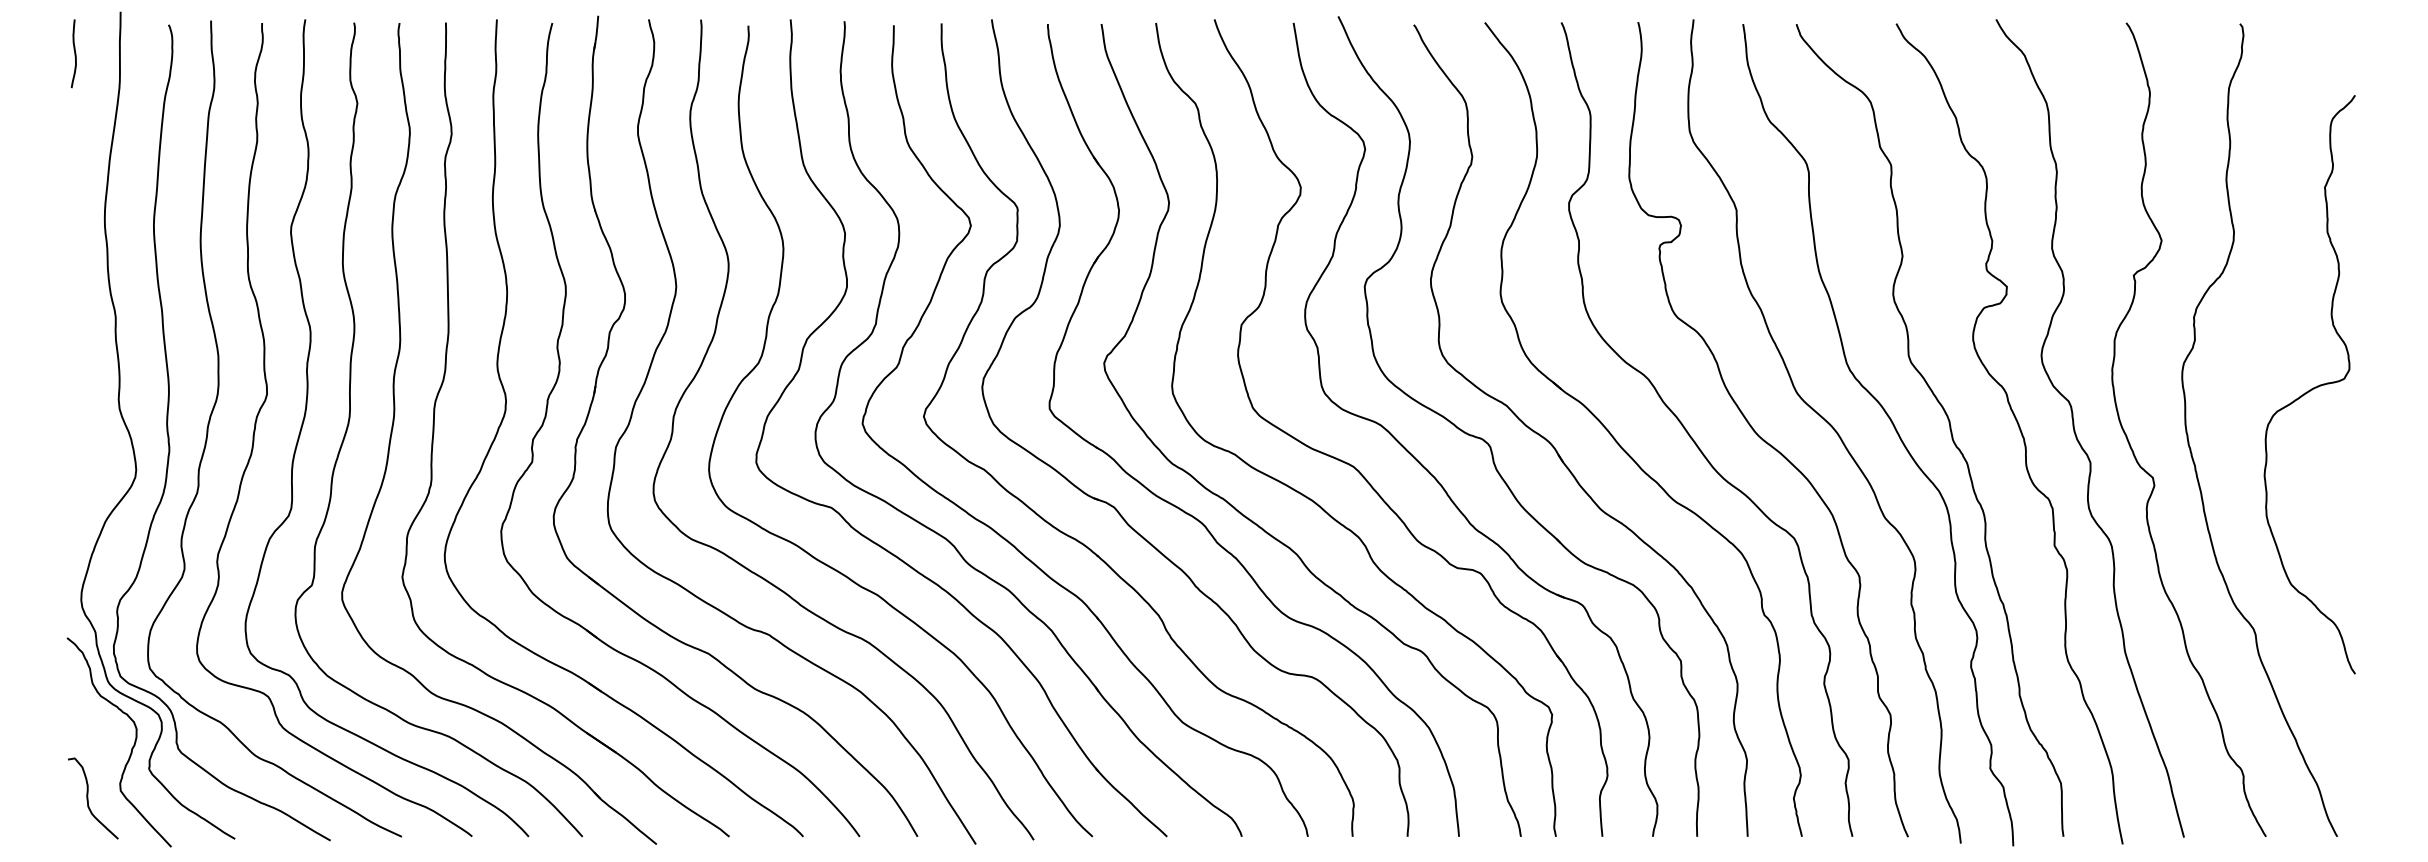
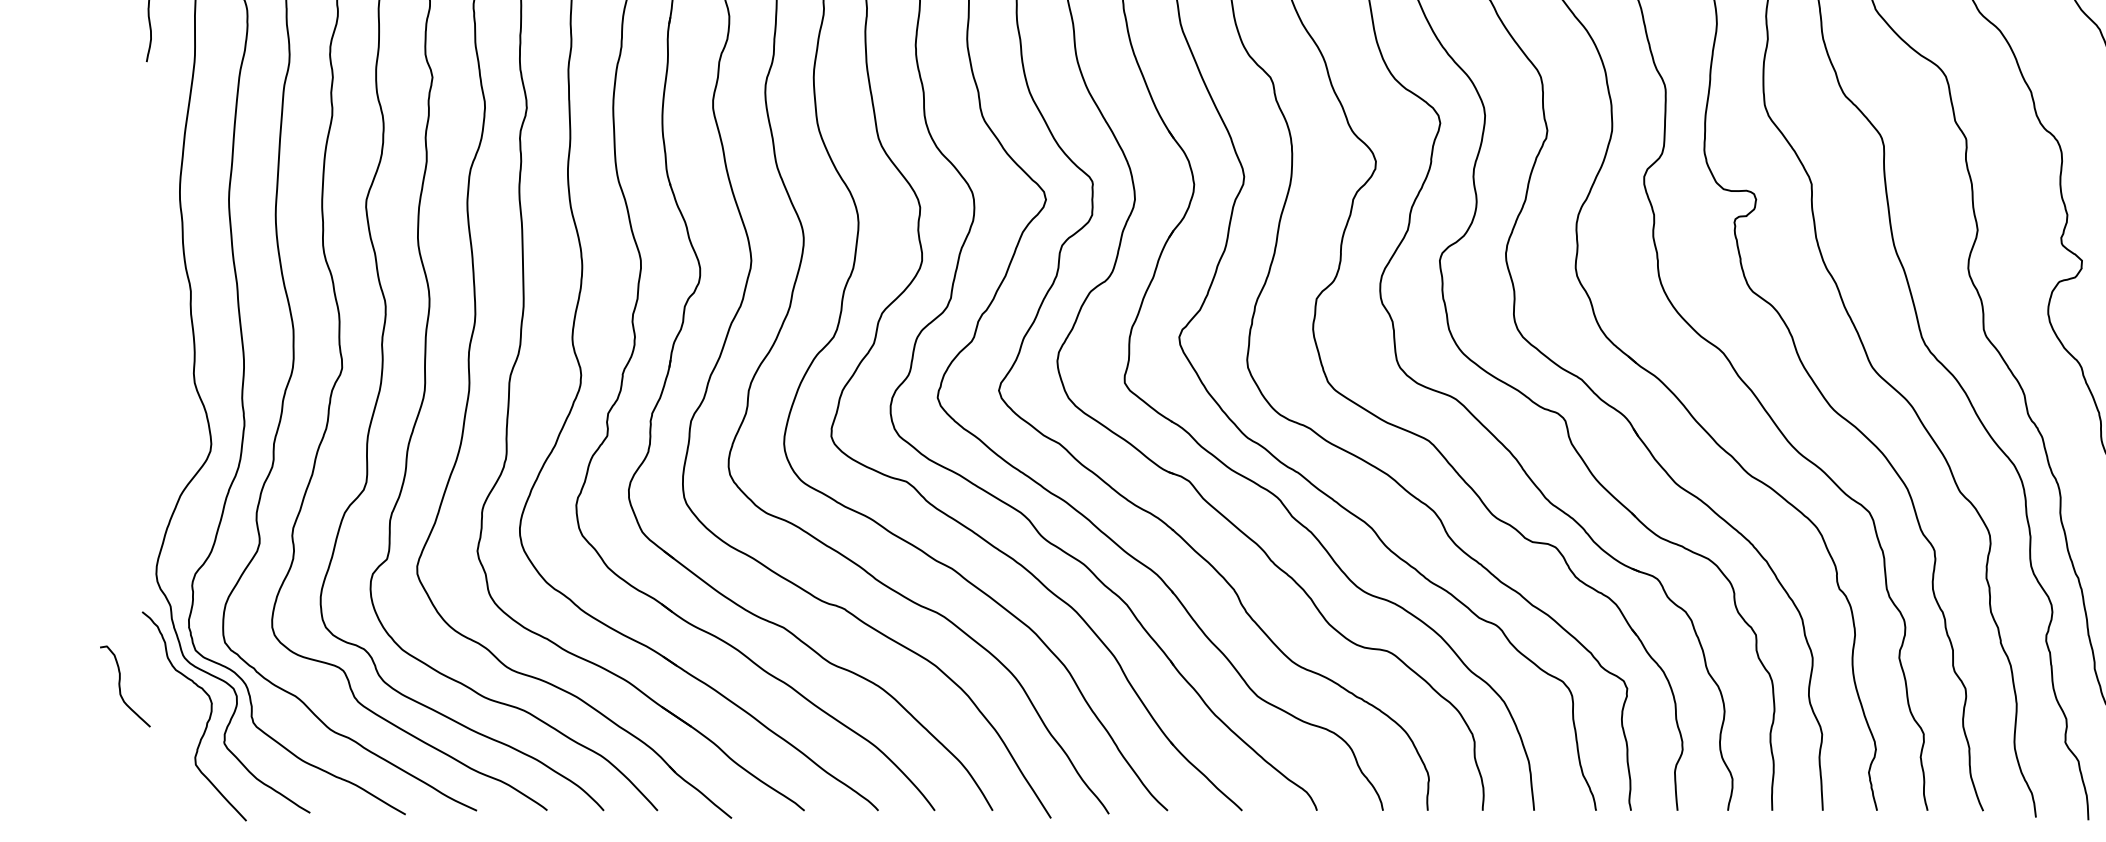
curve: (88, 798) -> (120, 686), moved

